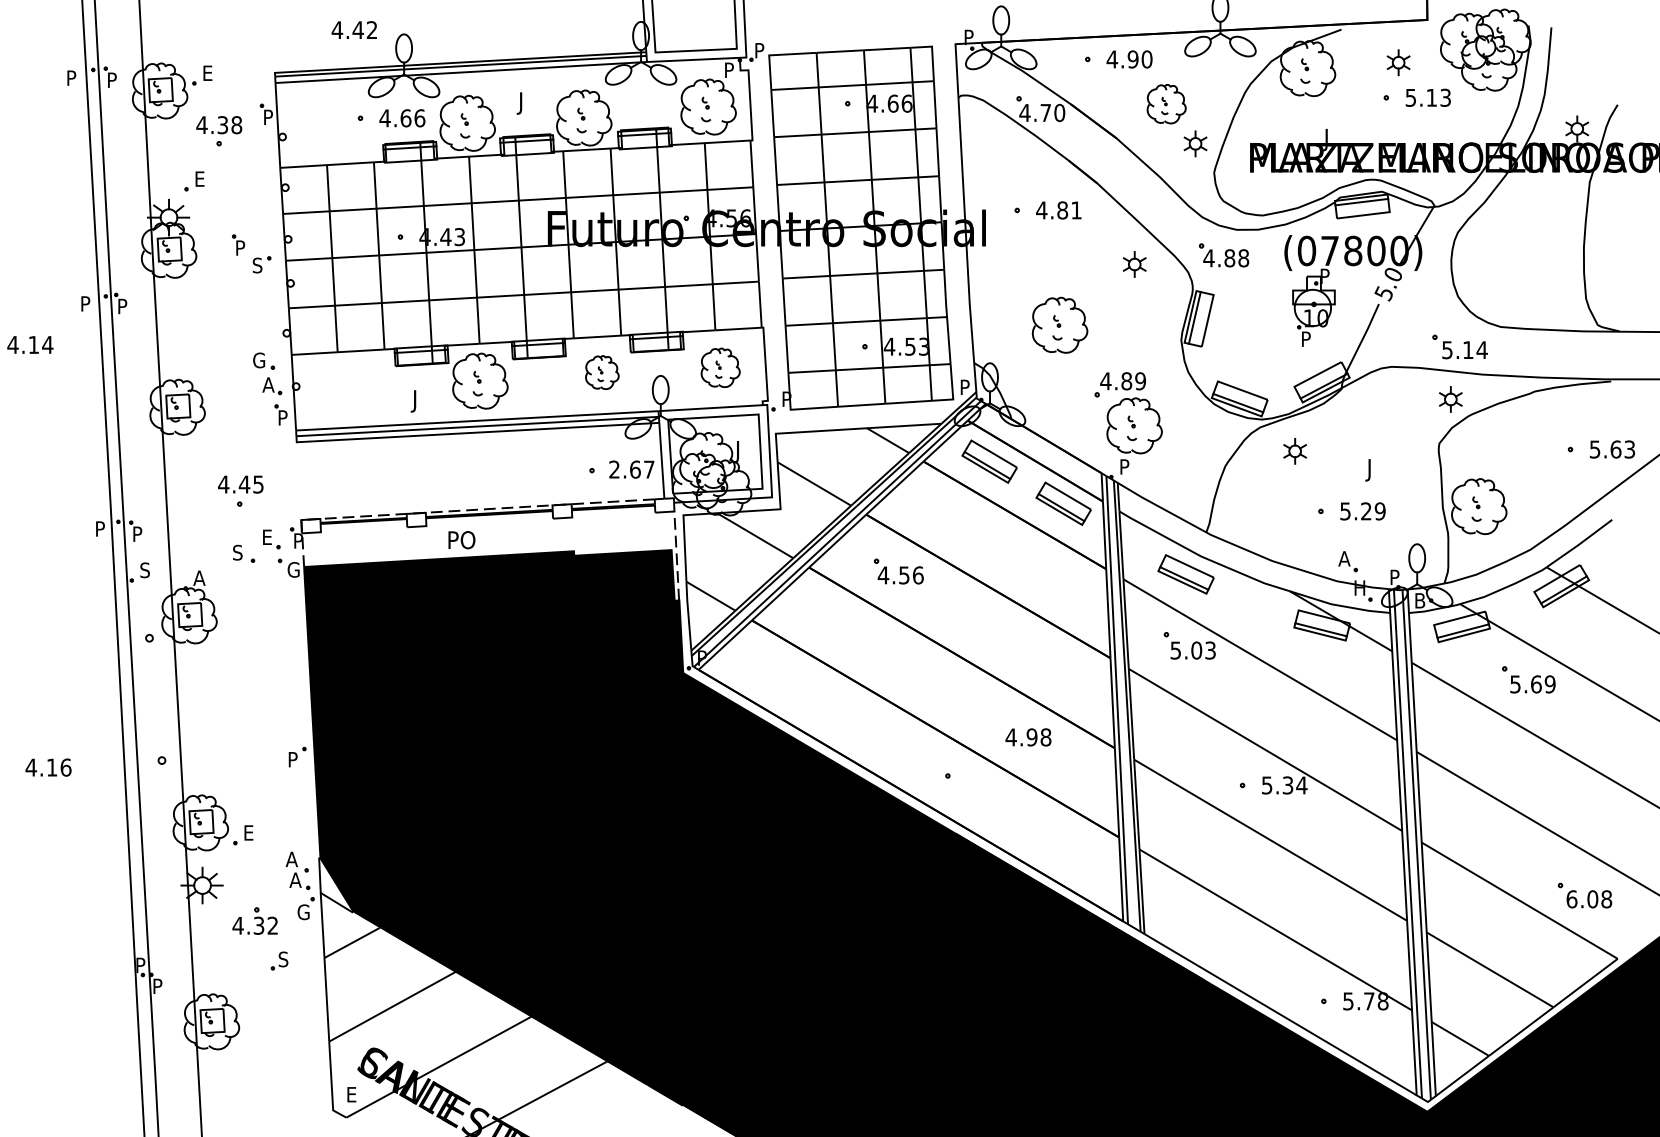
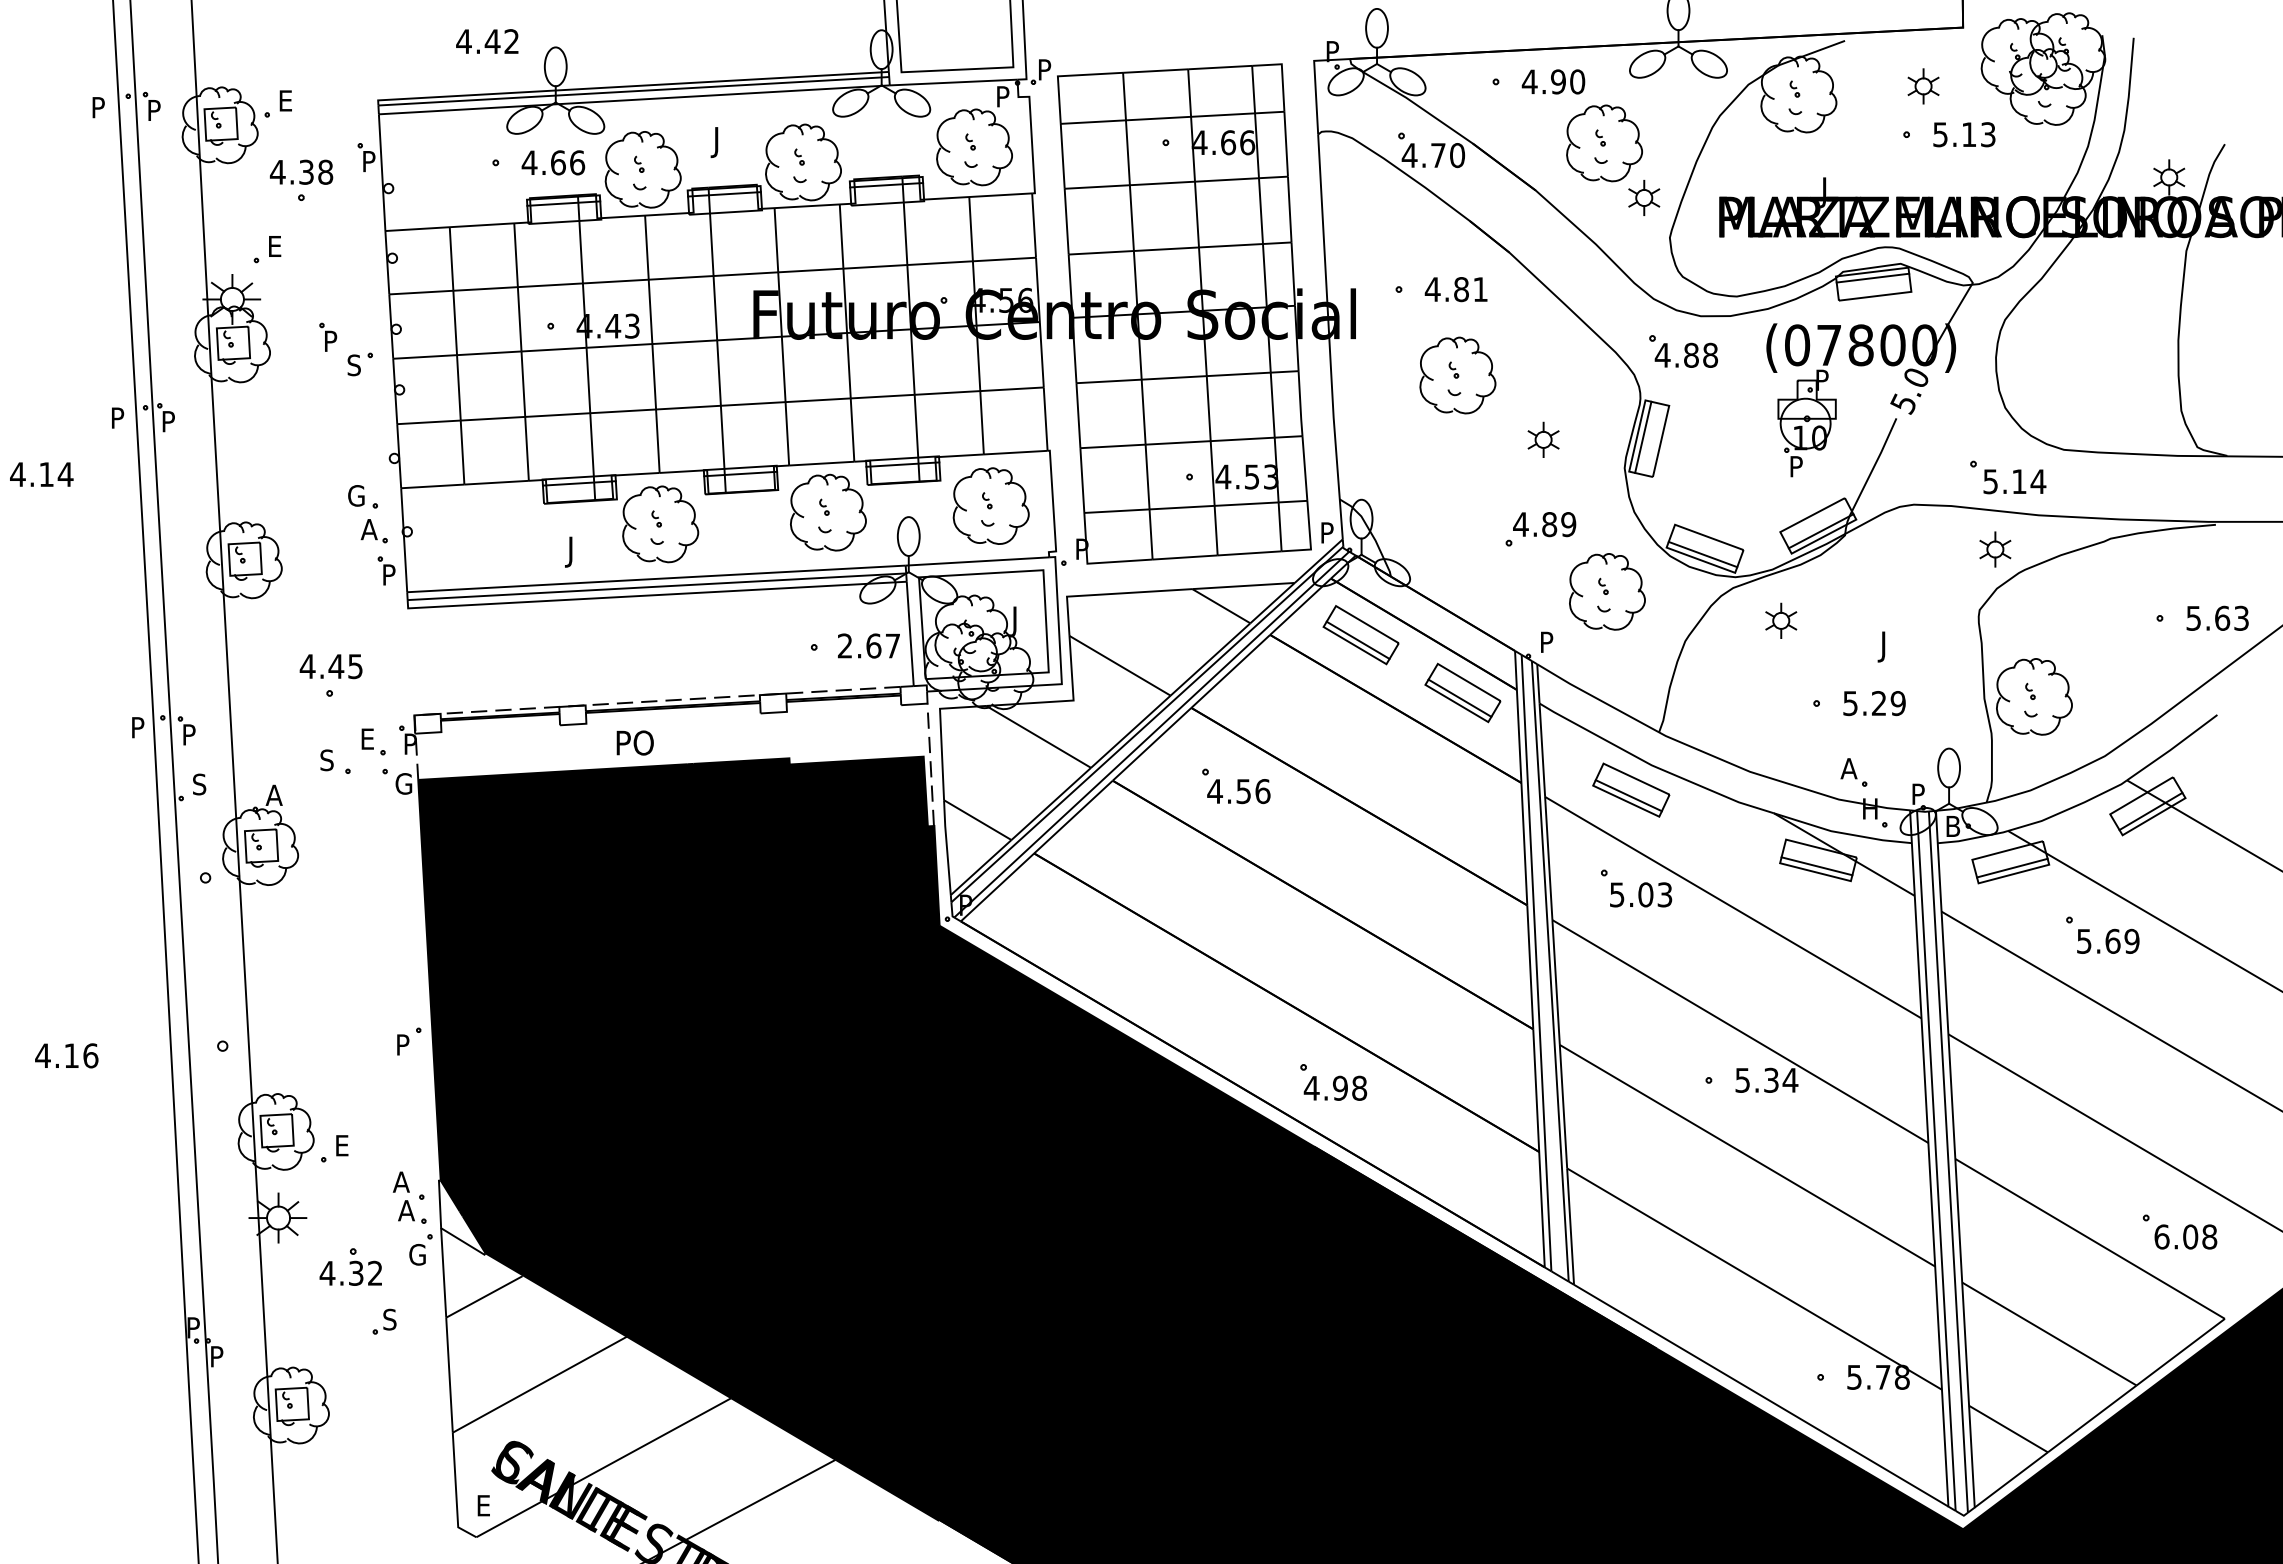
part: (1166, 104) -> (1604, 143), size x1.43
part: (1134, 264) -> (1543, 439), moved
part: (1059, 325) -> (1457, 375), moved
part: (720, 367) -> (990, 505), size x1.43
part: (602, 372) -> (828, 512), size x1.67
part: (1134, 425) -> (1607, 591), moved
text: (1028, 736) -> (1335, 1087), moved

